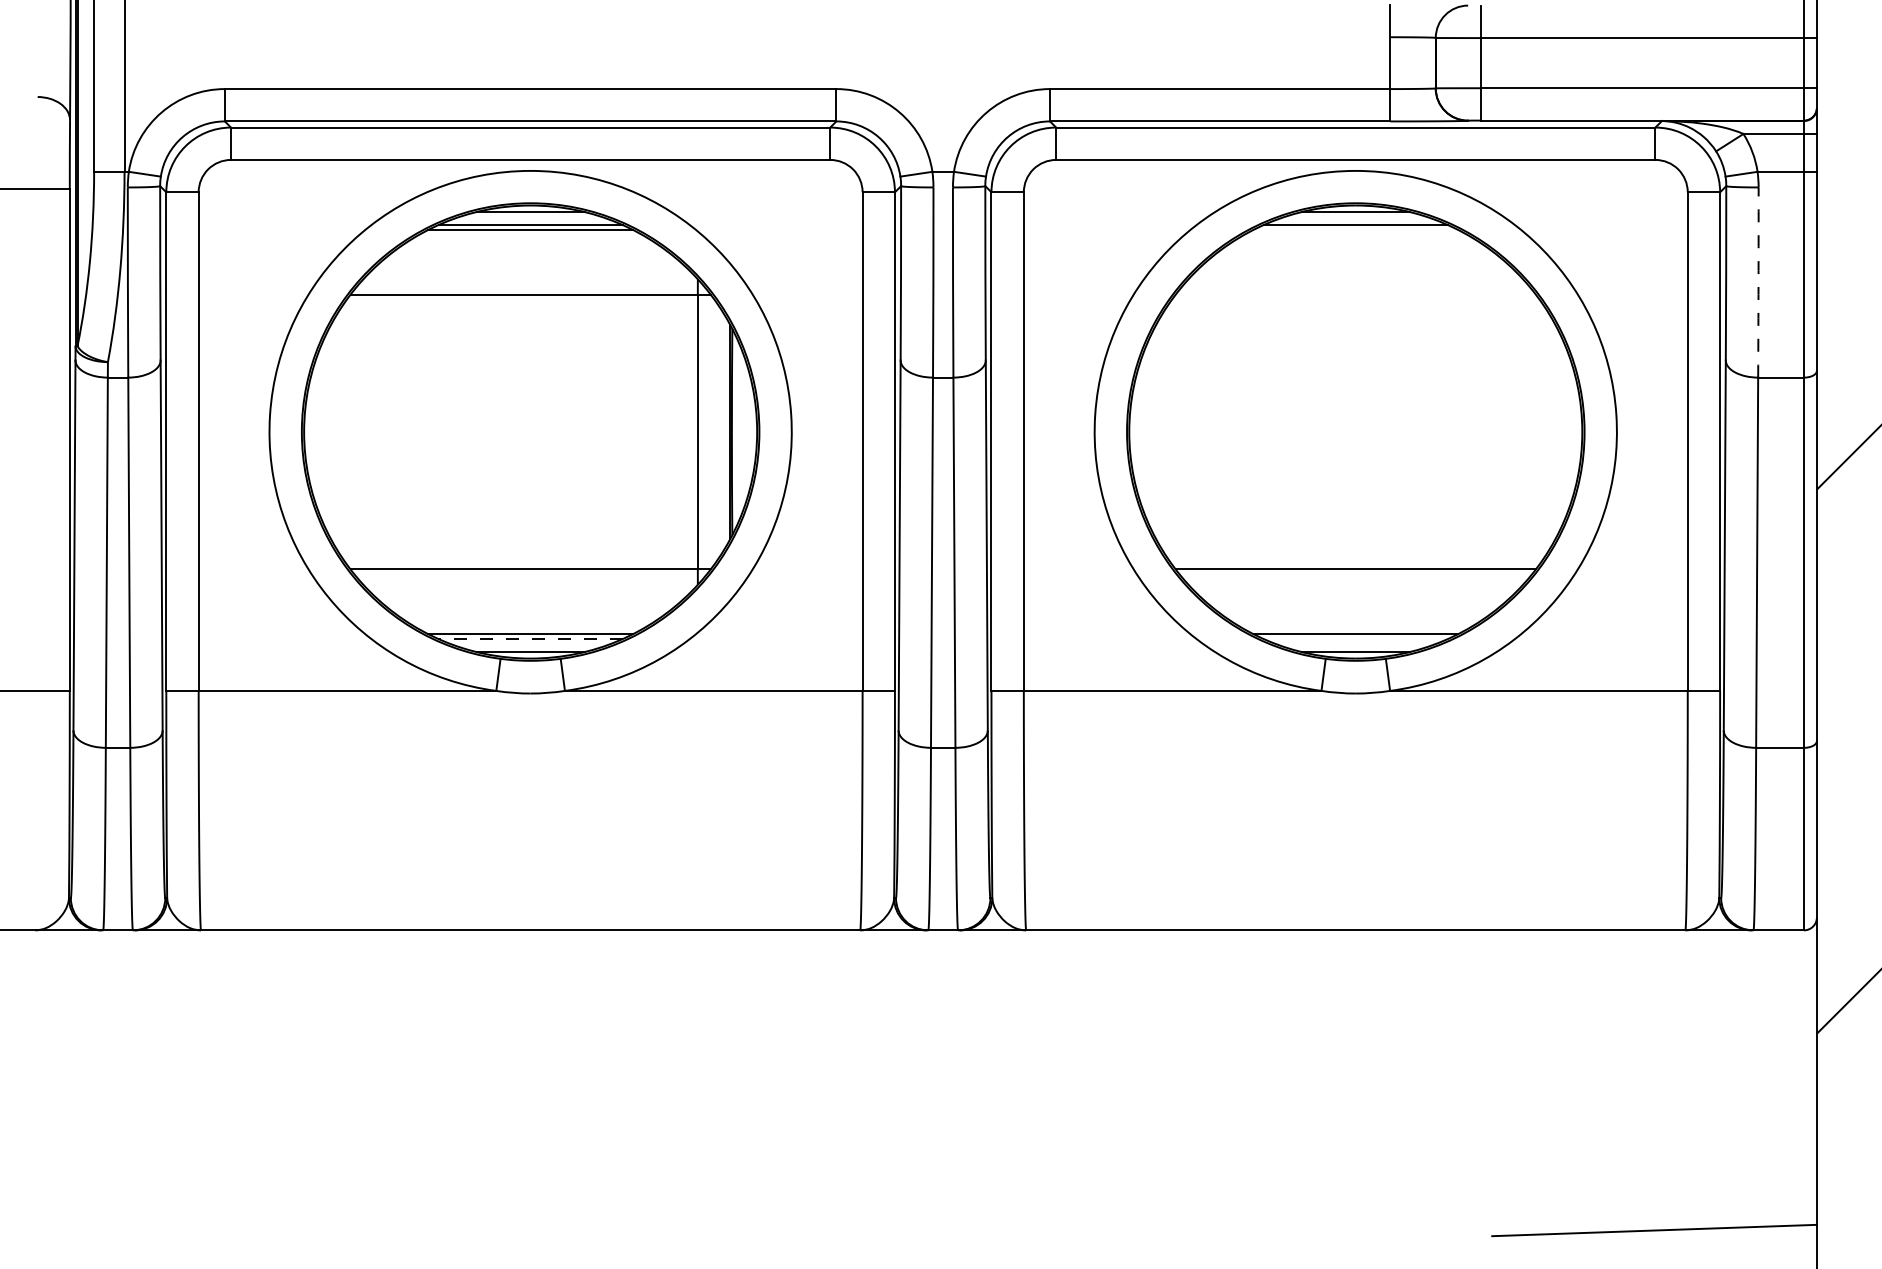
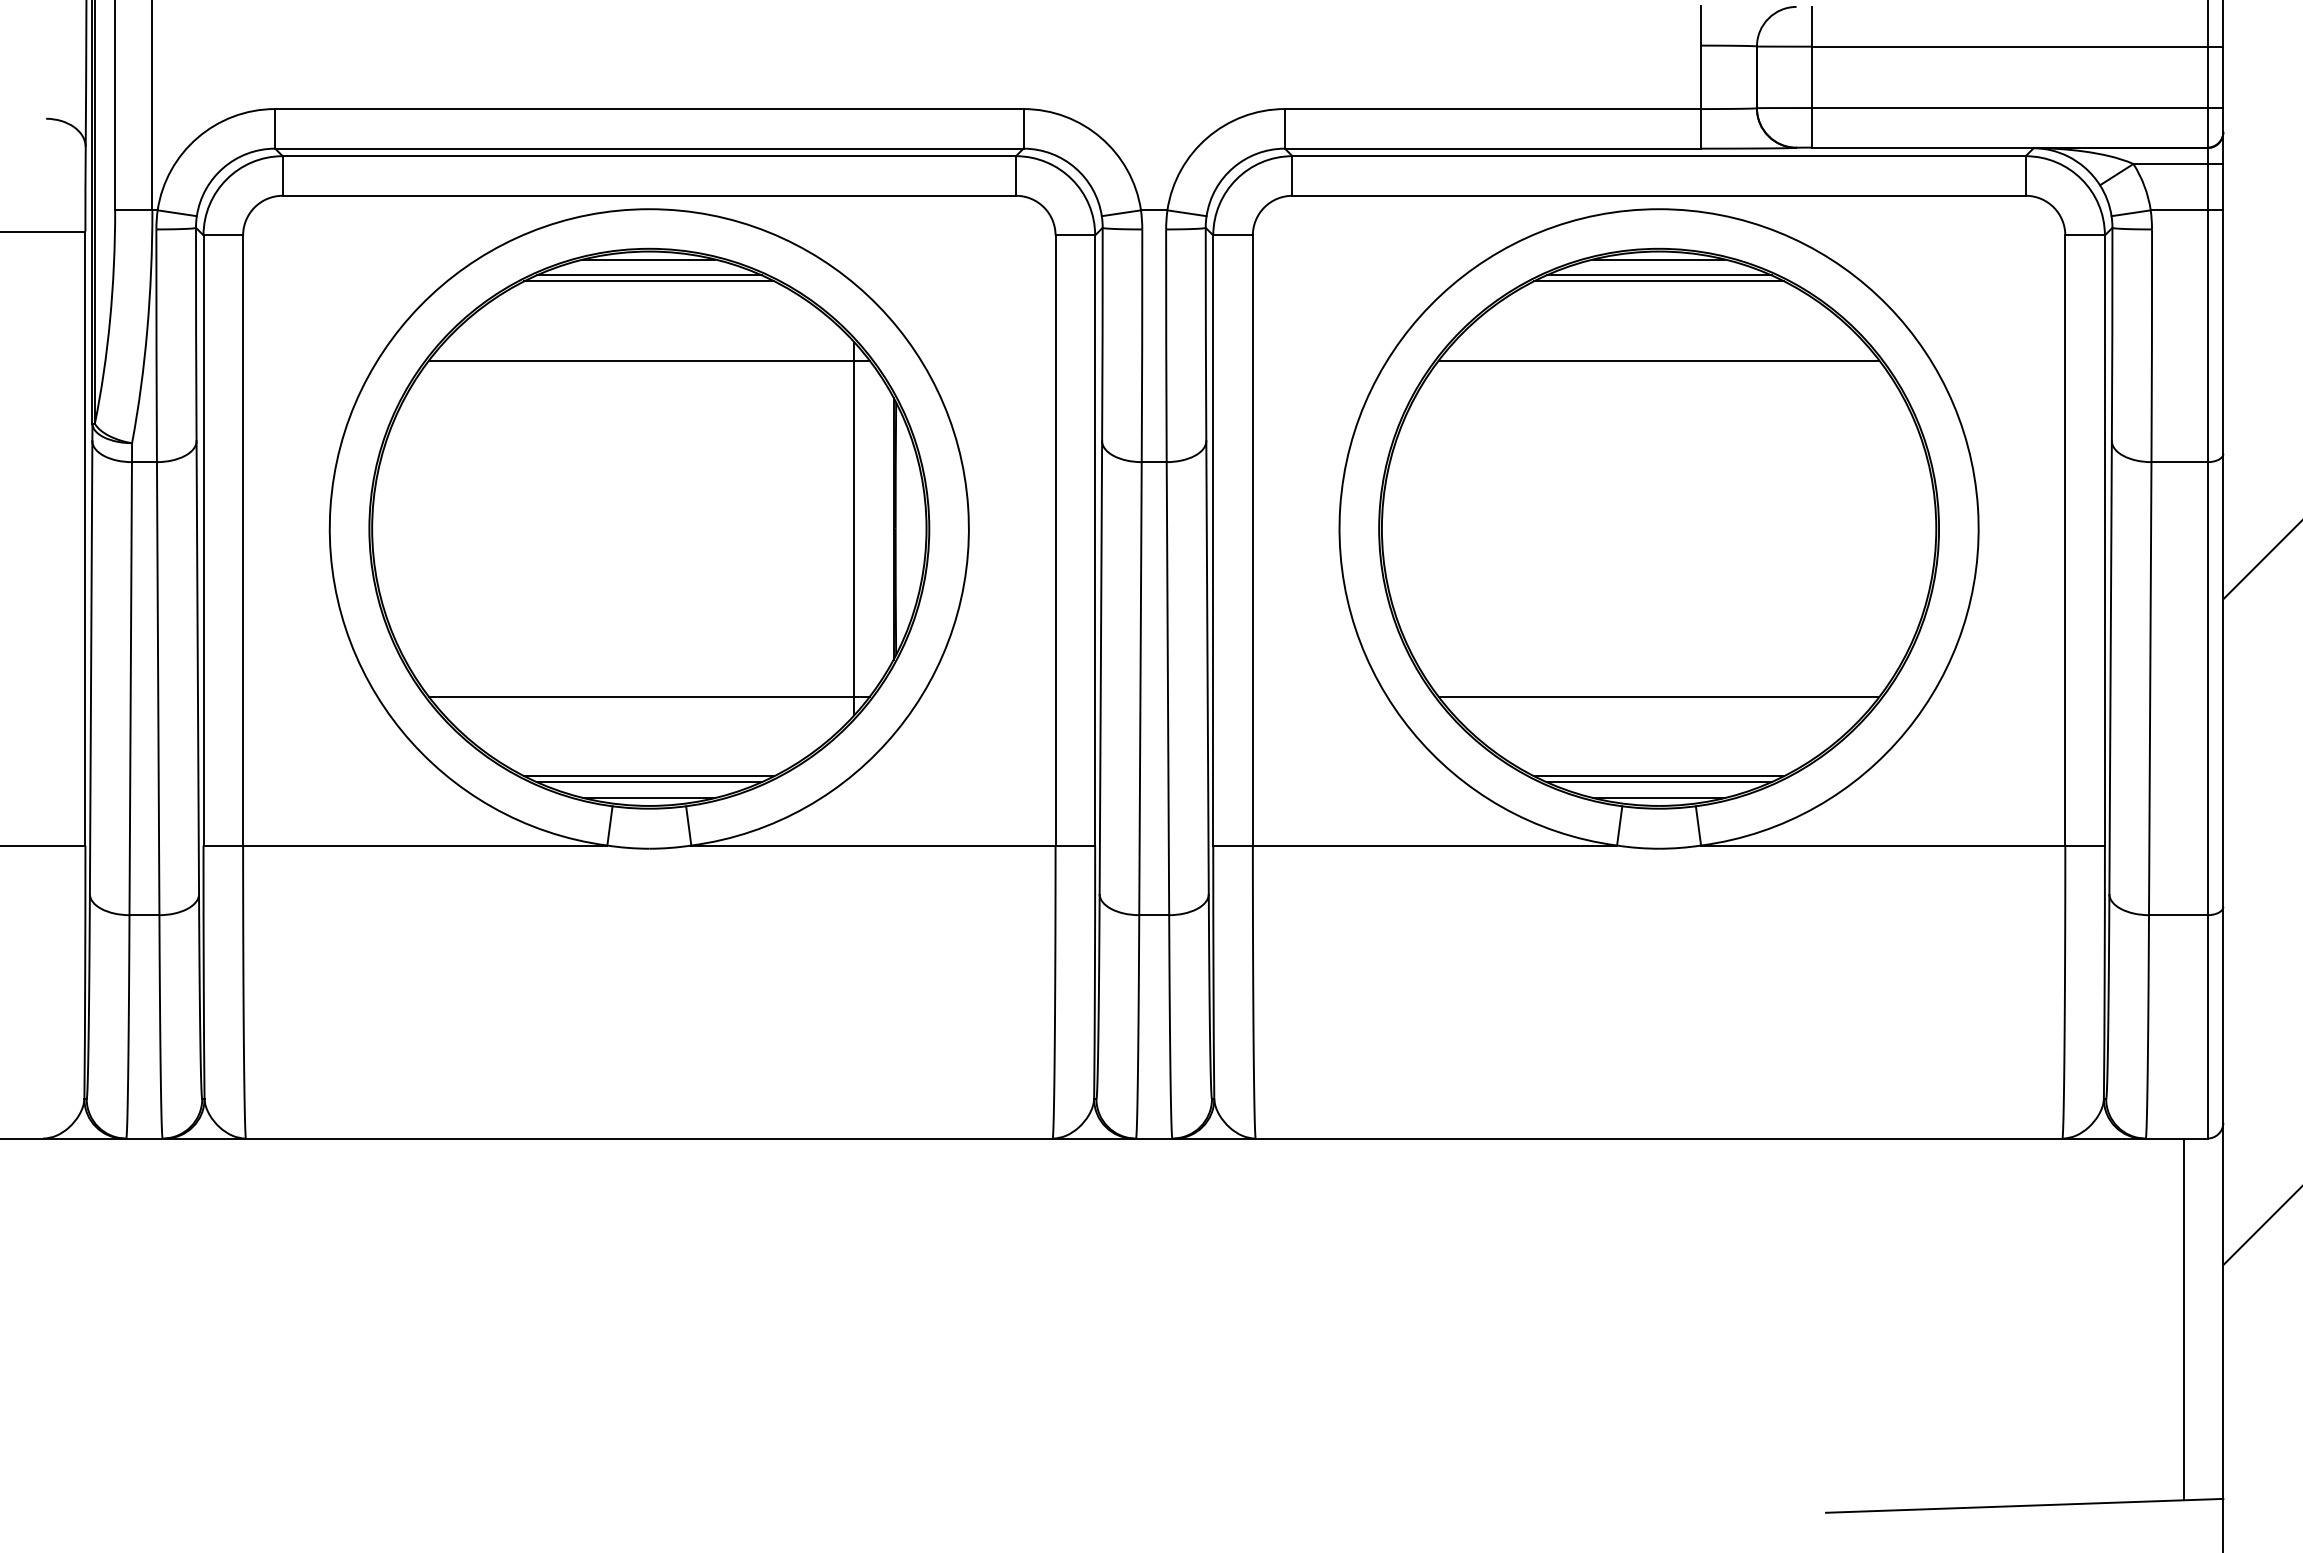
line: (1355, 229) -> (1658, 280), added
arc: (1758, 282) -> (2151, 345), dashed -> solid
line: (1355, 294) -> (1658, 360), added
line: (530, 639) -> (649, 782), dashed -> solid
line: (1355, 639) -> (1658, 782), added
line: (1784, 1077) -> (2183, 1318), added

